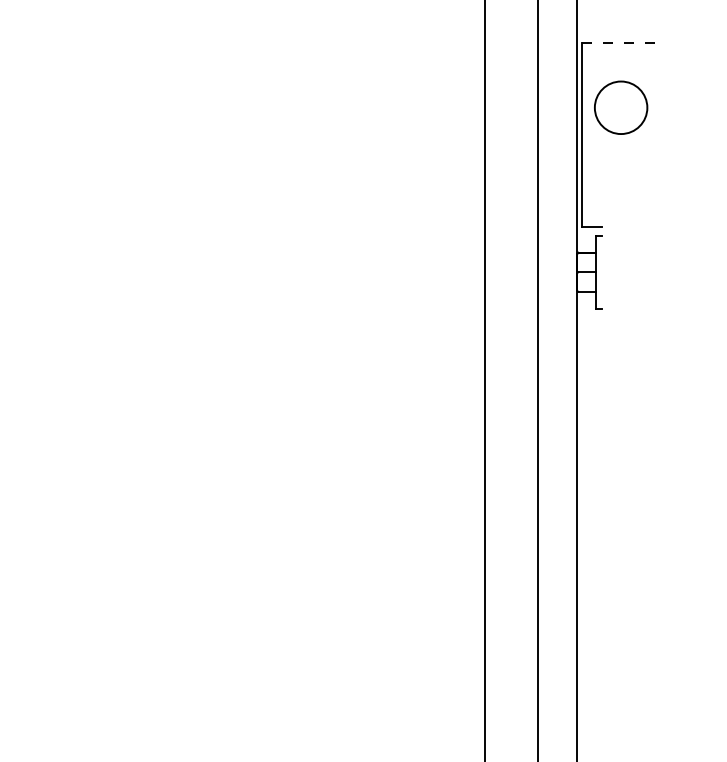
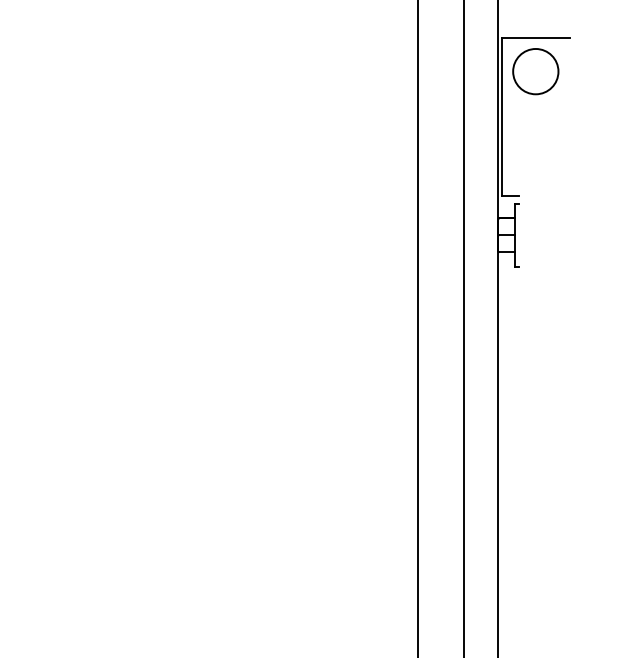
line: (621, 43) -> (536, 37), dashed -> solid
circle: (621, 107) -> (536, 71), moved

